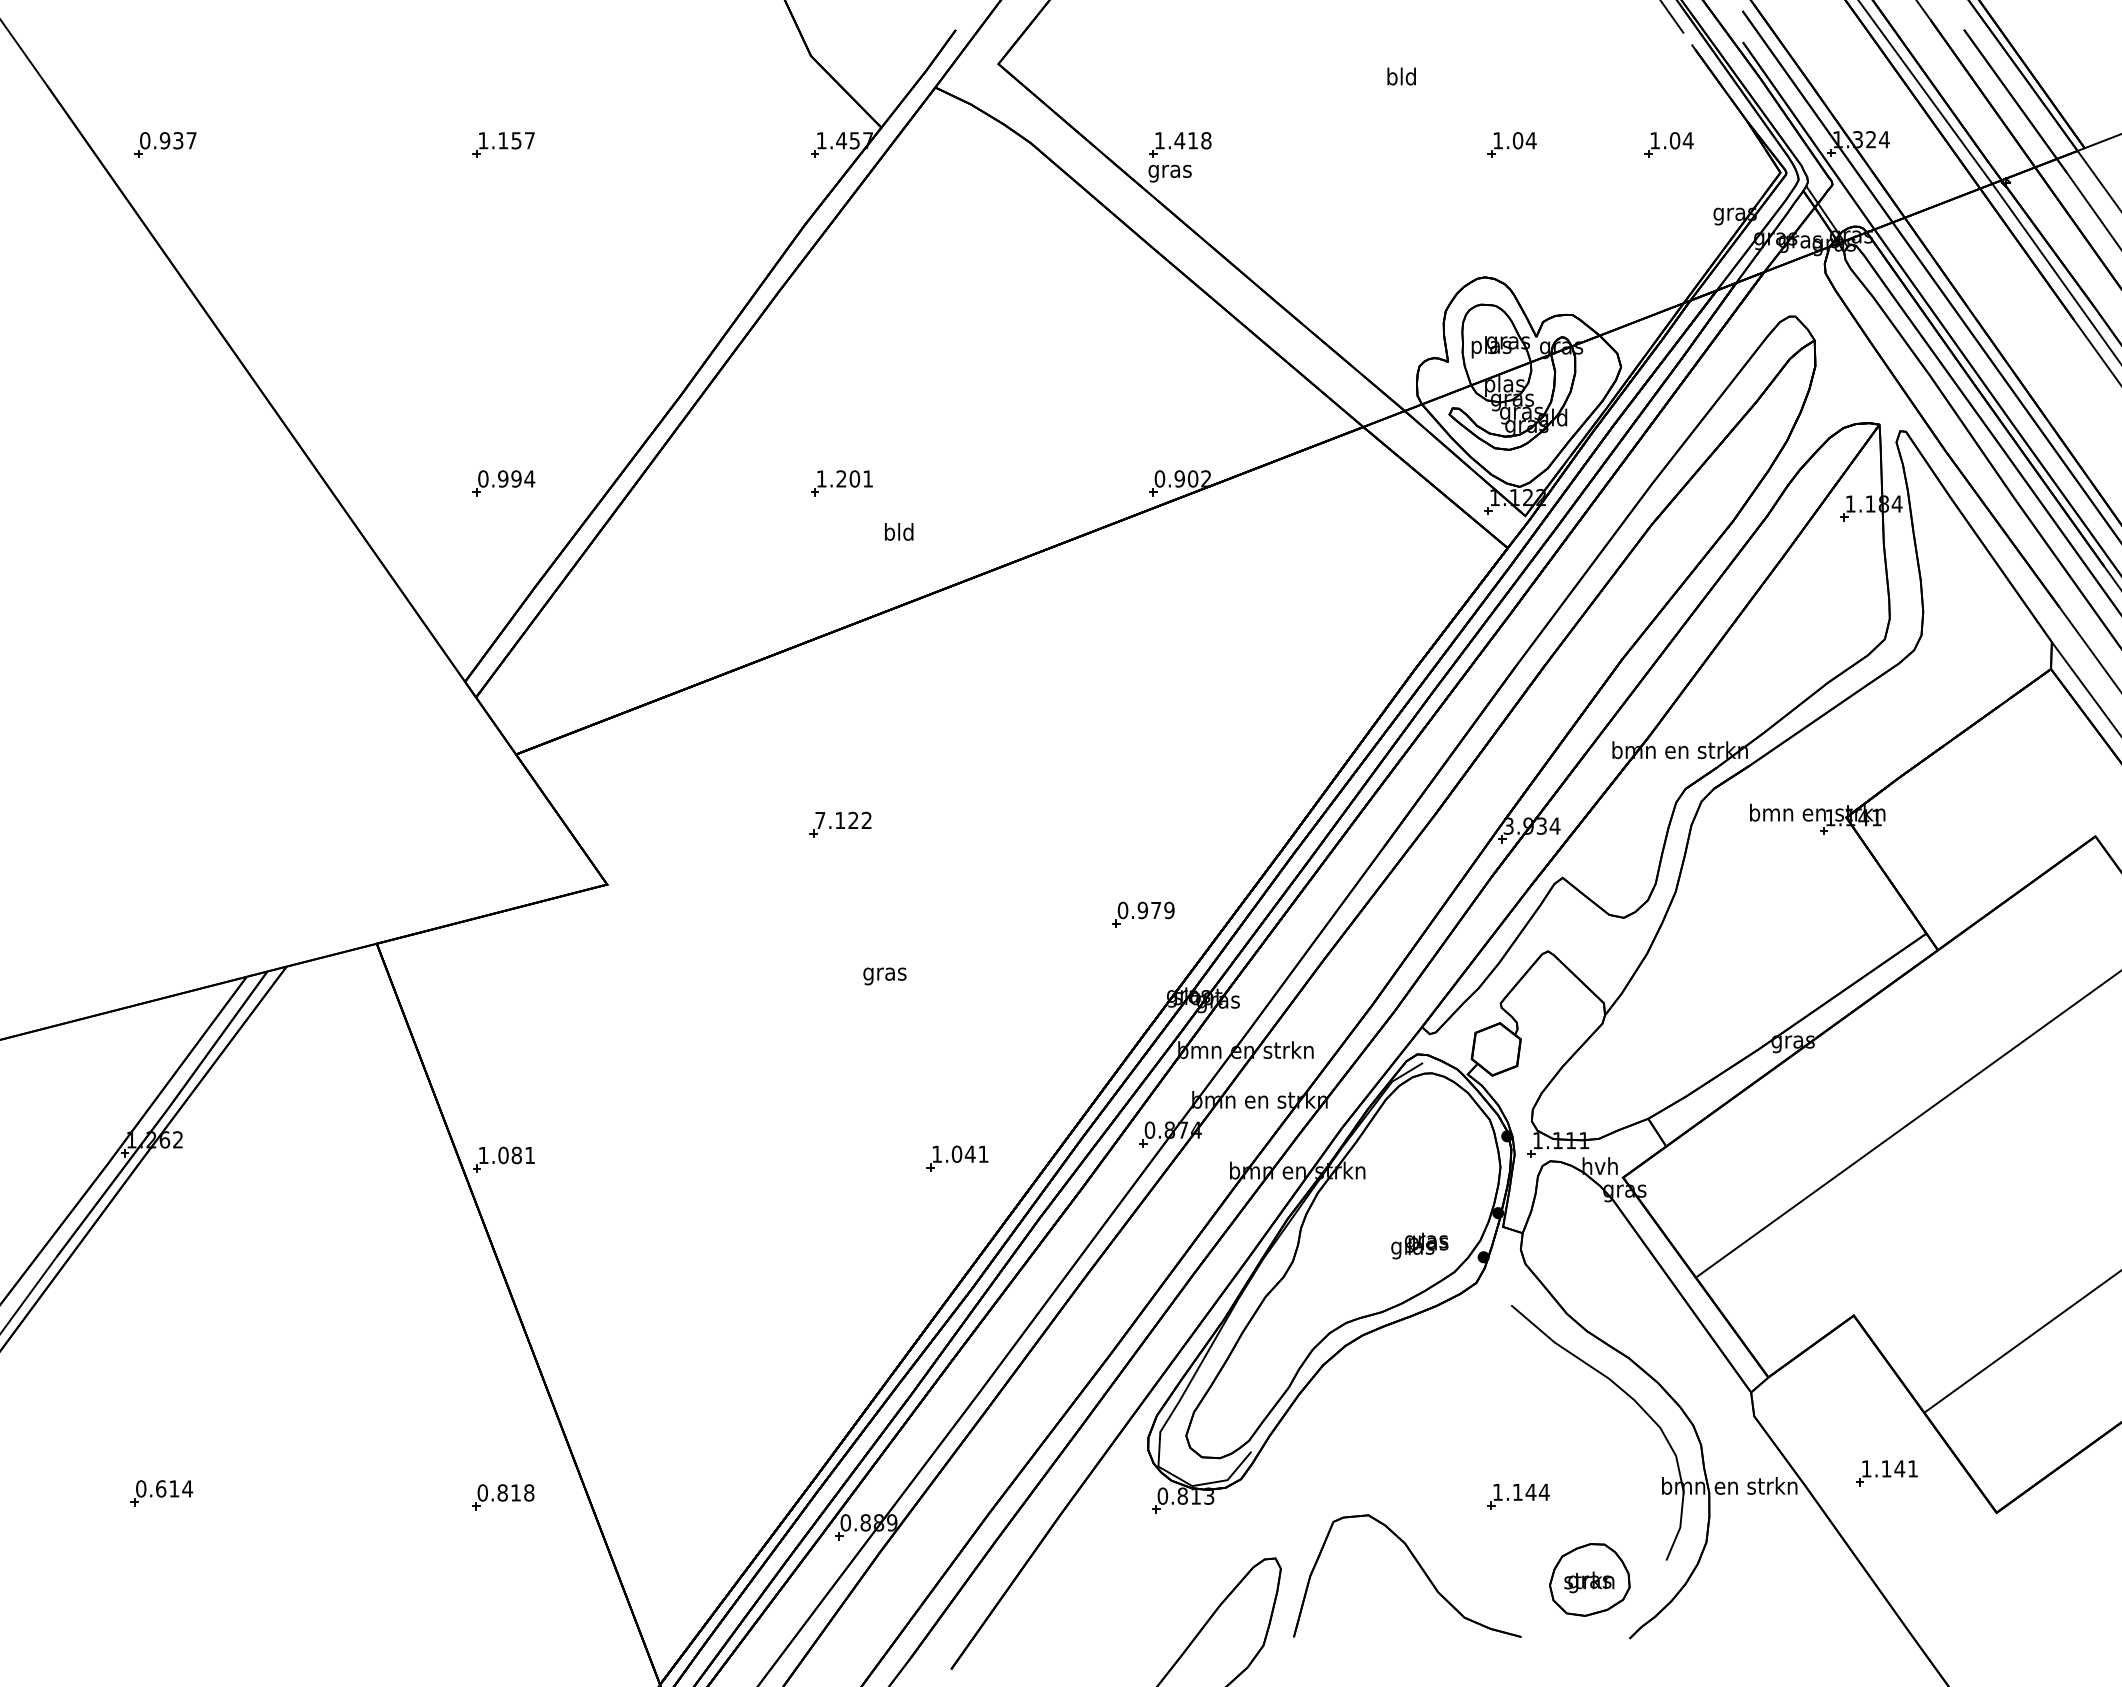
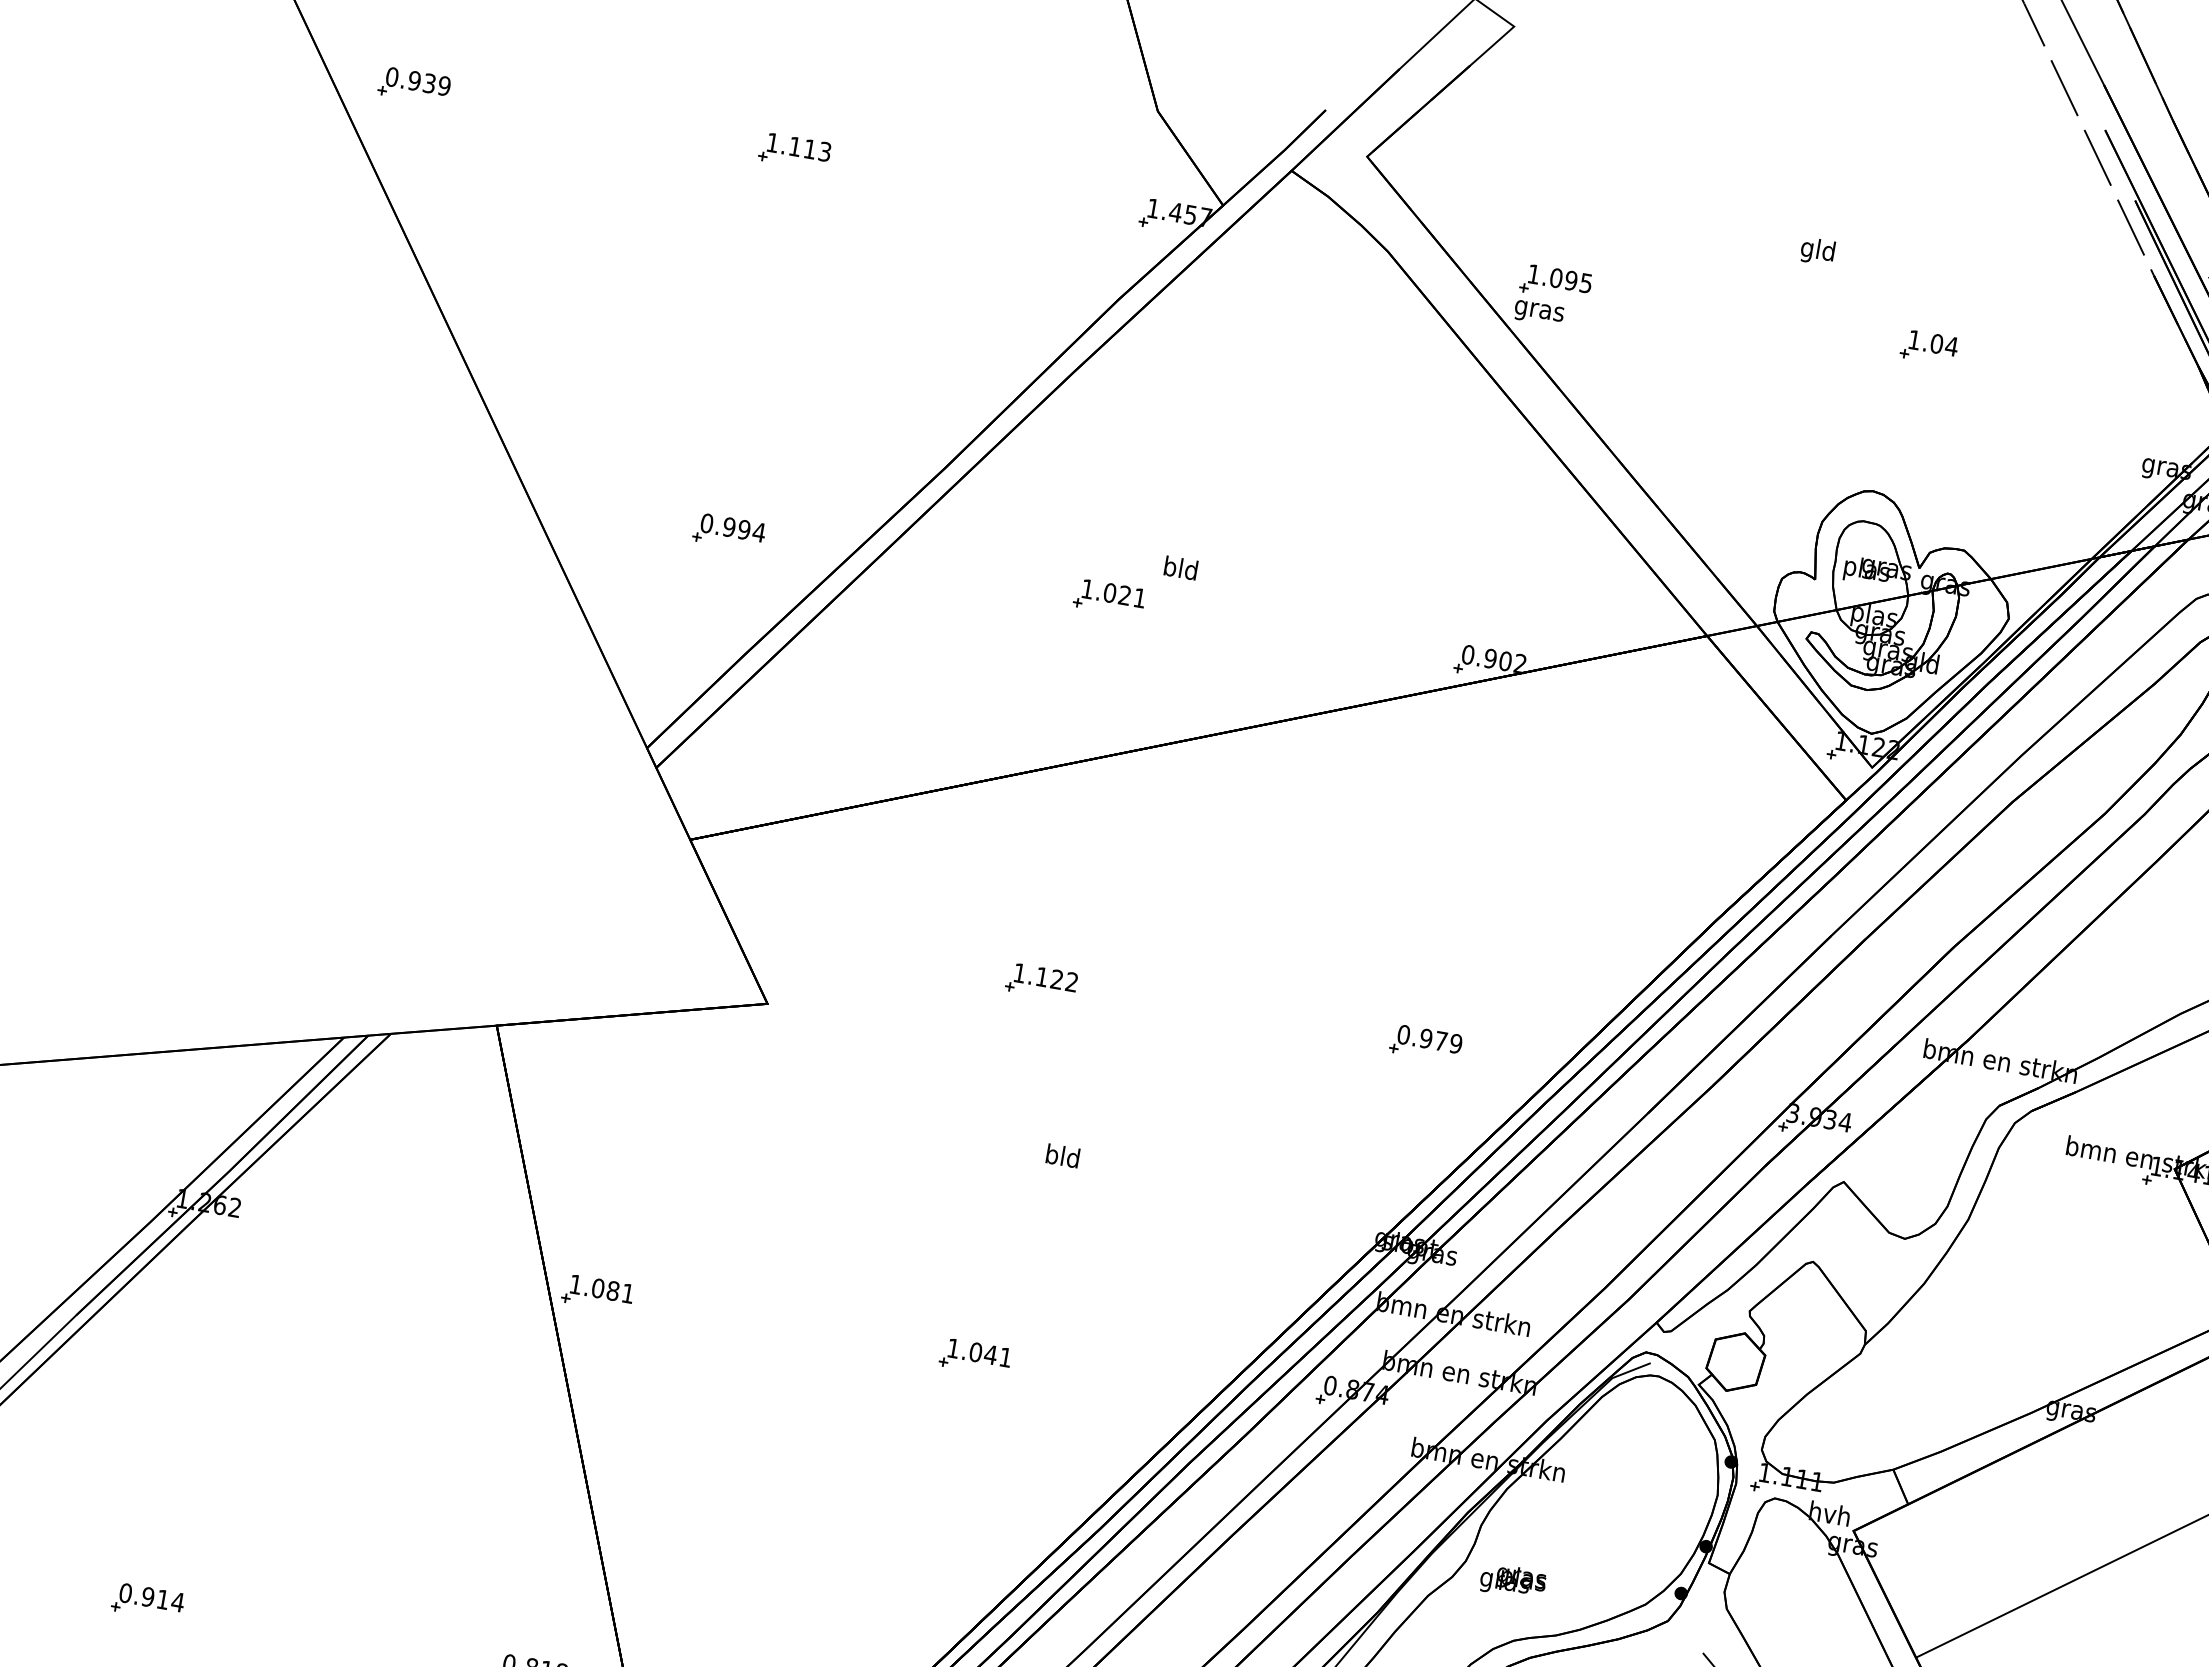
text: (1391, 78) -> (1806, 249), bld -> gld
text: (191, 140) -> (444, 85), 0.937 -> 0.939
text: (522, 140) -> (816, 150), 1.157 -> 1.113
text: (1192, 140) -> (1570, 280), 1.418 -> 1.095
part: (1668, 144) -> (2105, 377), removed
text: (848, 478) -> (1117, 593), 1.201 -> 1.021
text: (899, 531) -> (1181, 567), moved
text: (820, 820) -> (1019, 973), 7.122 -> 1.122
part: (1143, 914) -> (1426, 1043), moved
text: (884, 974) -> (1062, 1158), gras -> bld
part: (957, 1158) -> (975, 1357), moved
text: (1419, 1245) -> (1512, 1580), moved
text: (160, 1488) -> (147, 1596), 0.614 -> 0.914

